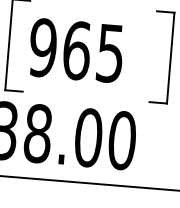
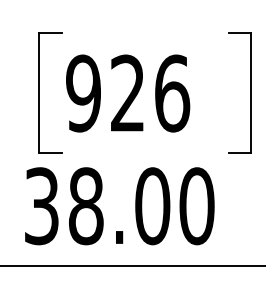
text: (94, 52) -> (150, 93), 965 -> 926

